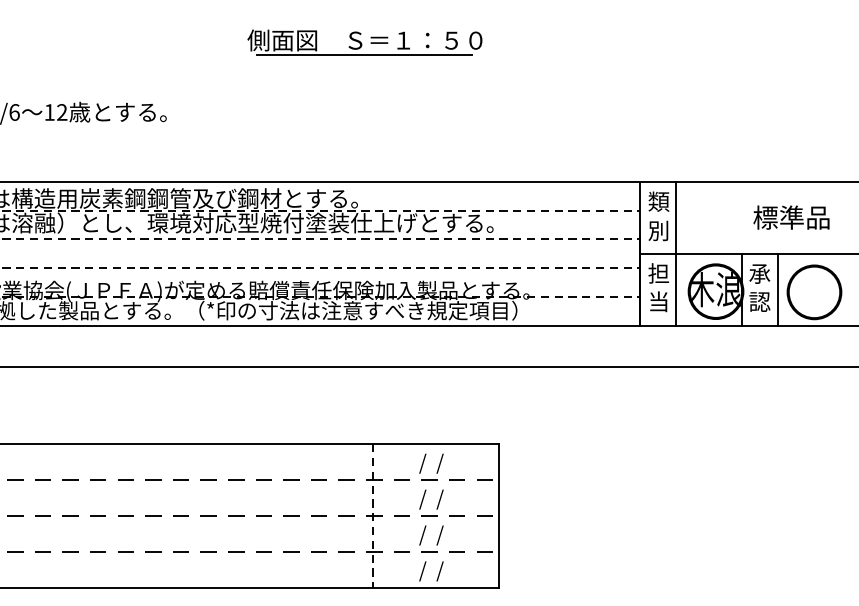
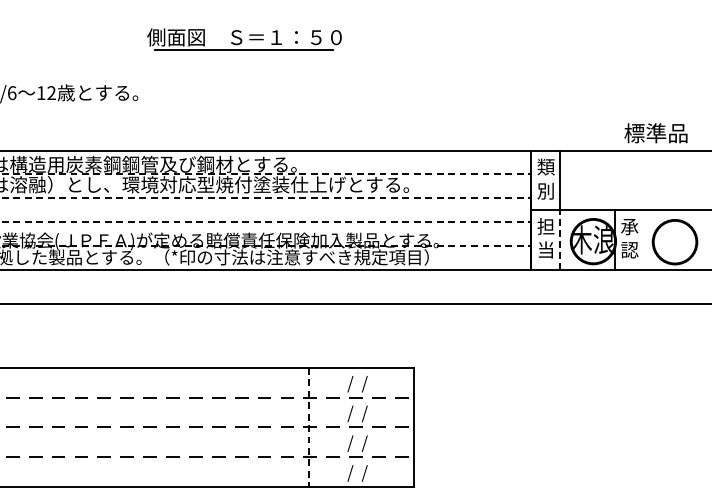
part: (364, 42) -> (244, 39), moved
text: (790, 217) -> (655, 133), moved
line: (676, 289) -> (560, 239), solid -> dashed
line: (777, 289) -> (644, 239), removed

